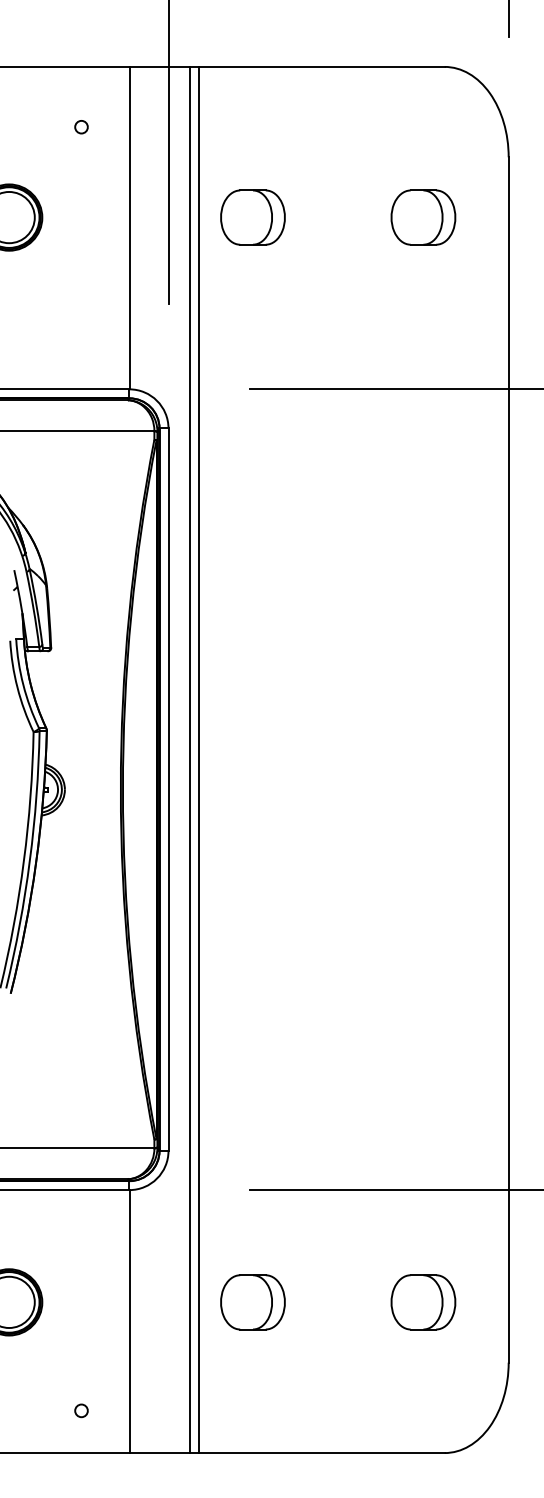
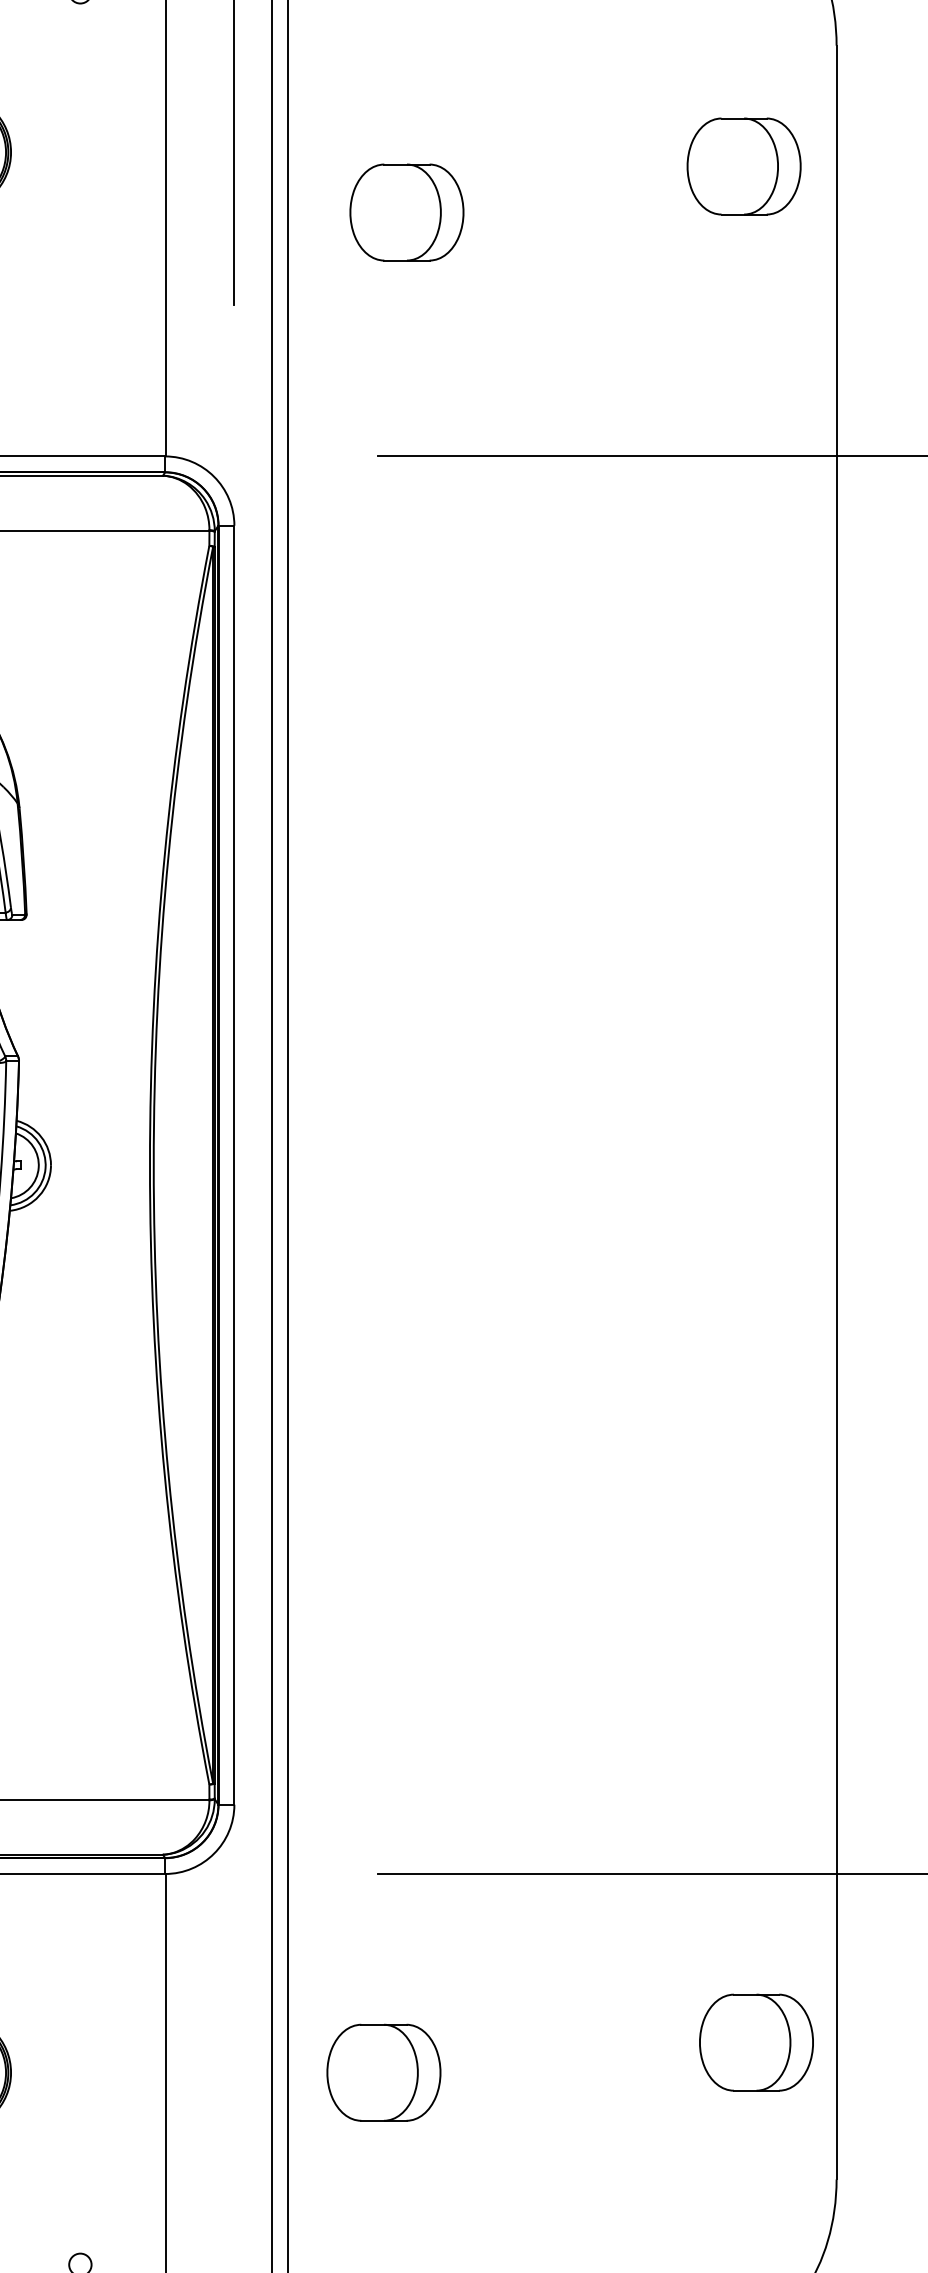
part: (252, 217) -> (406, 212), moved
part: (423, 217) -> (744, 166), moved
part: (423, 1302) -> (756, 2042), moved

